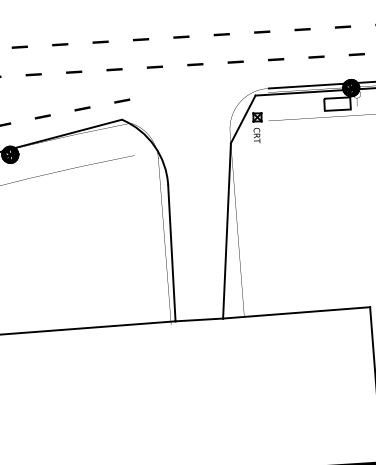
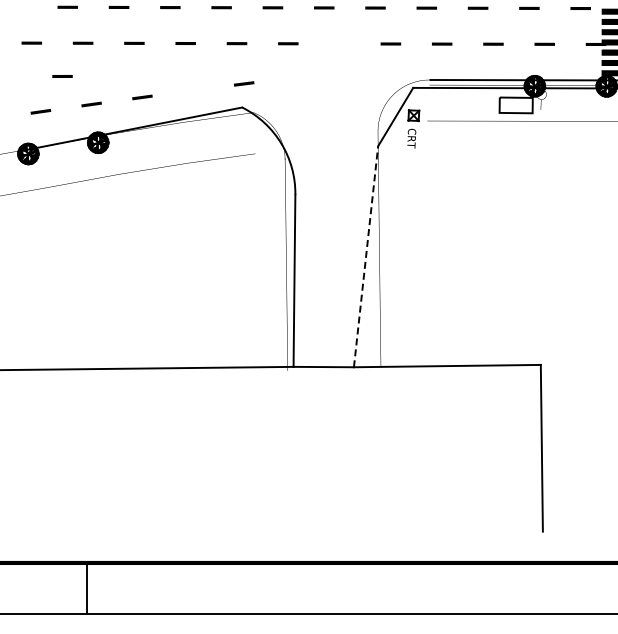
line: (195, 64) -> (339, 43), removed
line: (82, 108) -> (193, 90), removed
line: (227, 230) -> (366, 256), solid -> dashed

